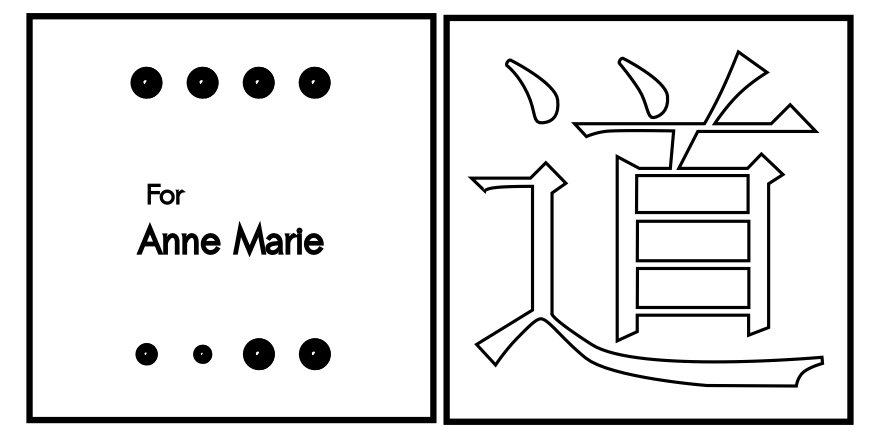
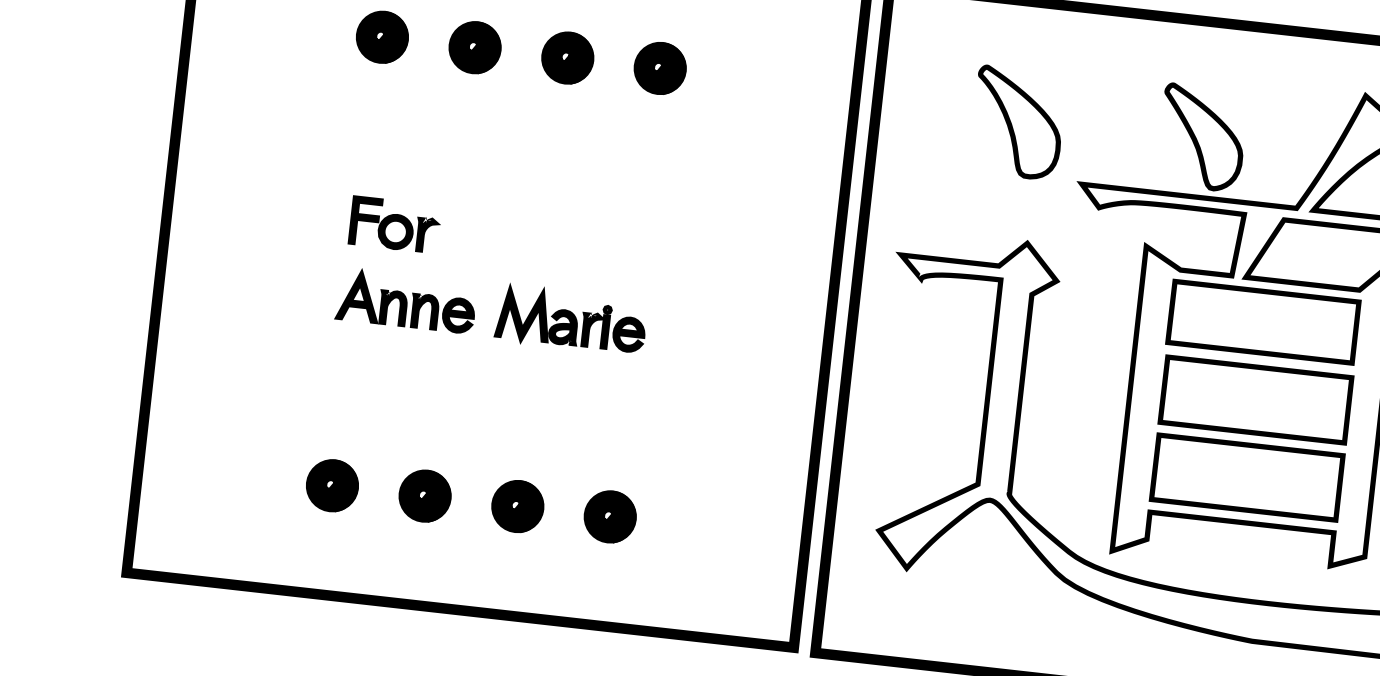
part: (166, 194) -> (394, 225), size x1.43
part: (146, 354) -> (332, 486), size x1.43
part: (202, 354) -> (424, 496), size x1.67

